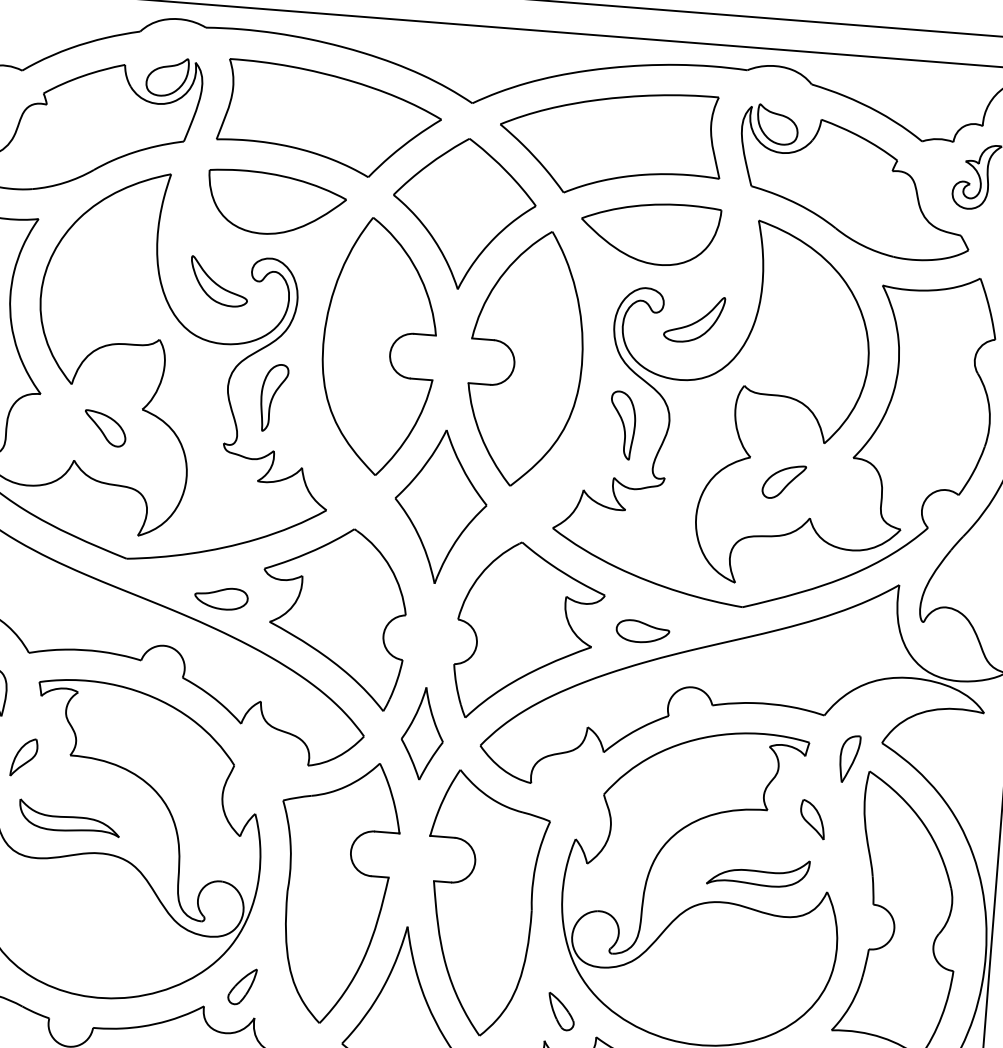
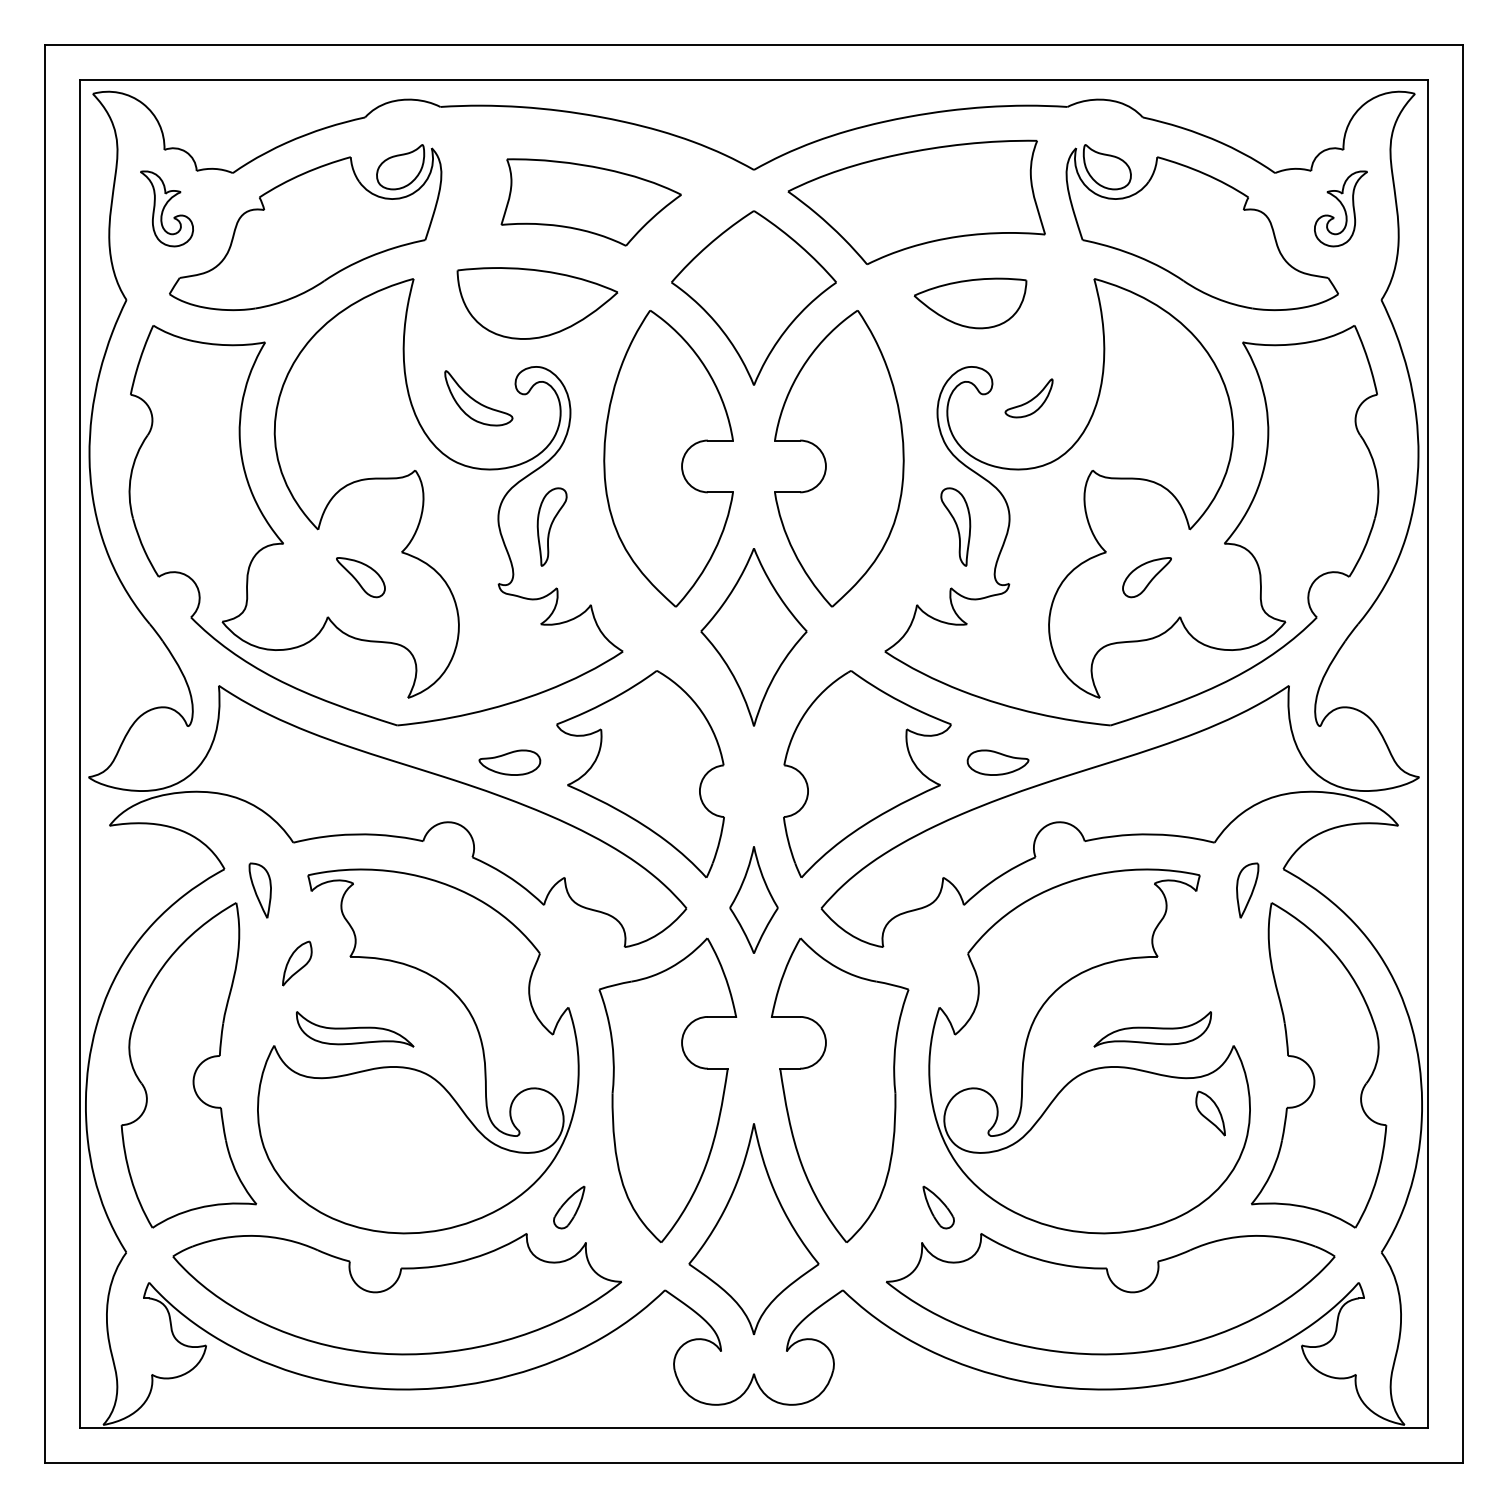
part: (329, 120) -> (591, 202), size x0.7
part: (650, 233) -> (970, 303), size x0.7
part: (693, 319) -> (1028, 398), size x0.7
part: (812, 819) -> (1210, 1113), moved

